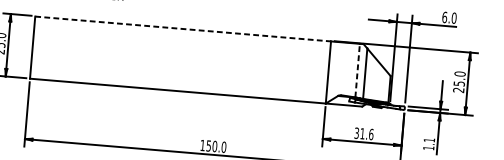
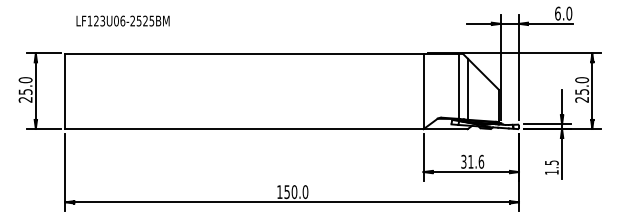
line: (183, 28) -> (244, 53), dashed -> solid
line: (357, 69) -> (458, 85), dashed -> solid
text: (429, 139) -> (551, 162), 1.1 -> 1.5

